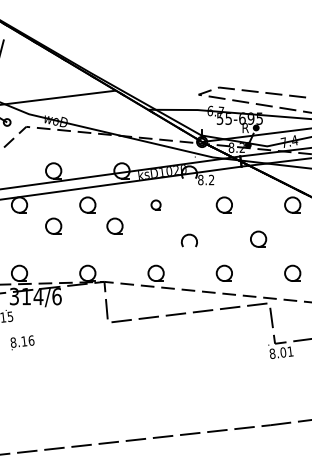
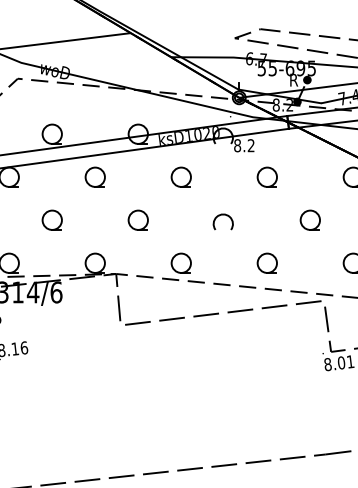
part: (155, 204) -> (180, 176), size x1.67
part: (53, 225) -> (52, 219), moved
part: (114, 225) -> (137, 219), moved

